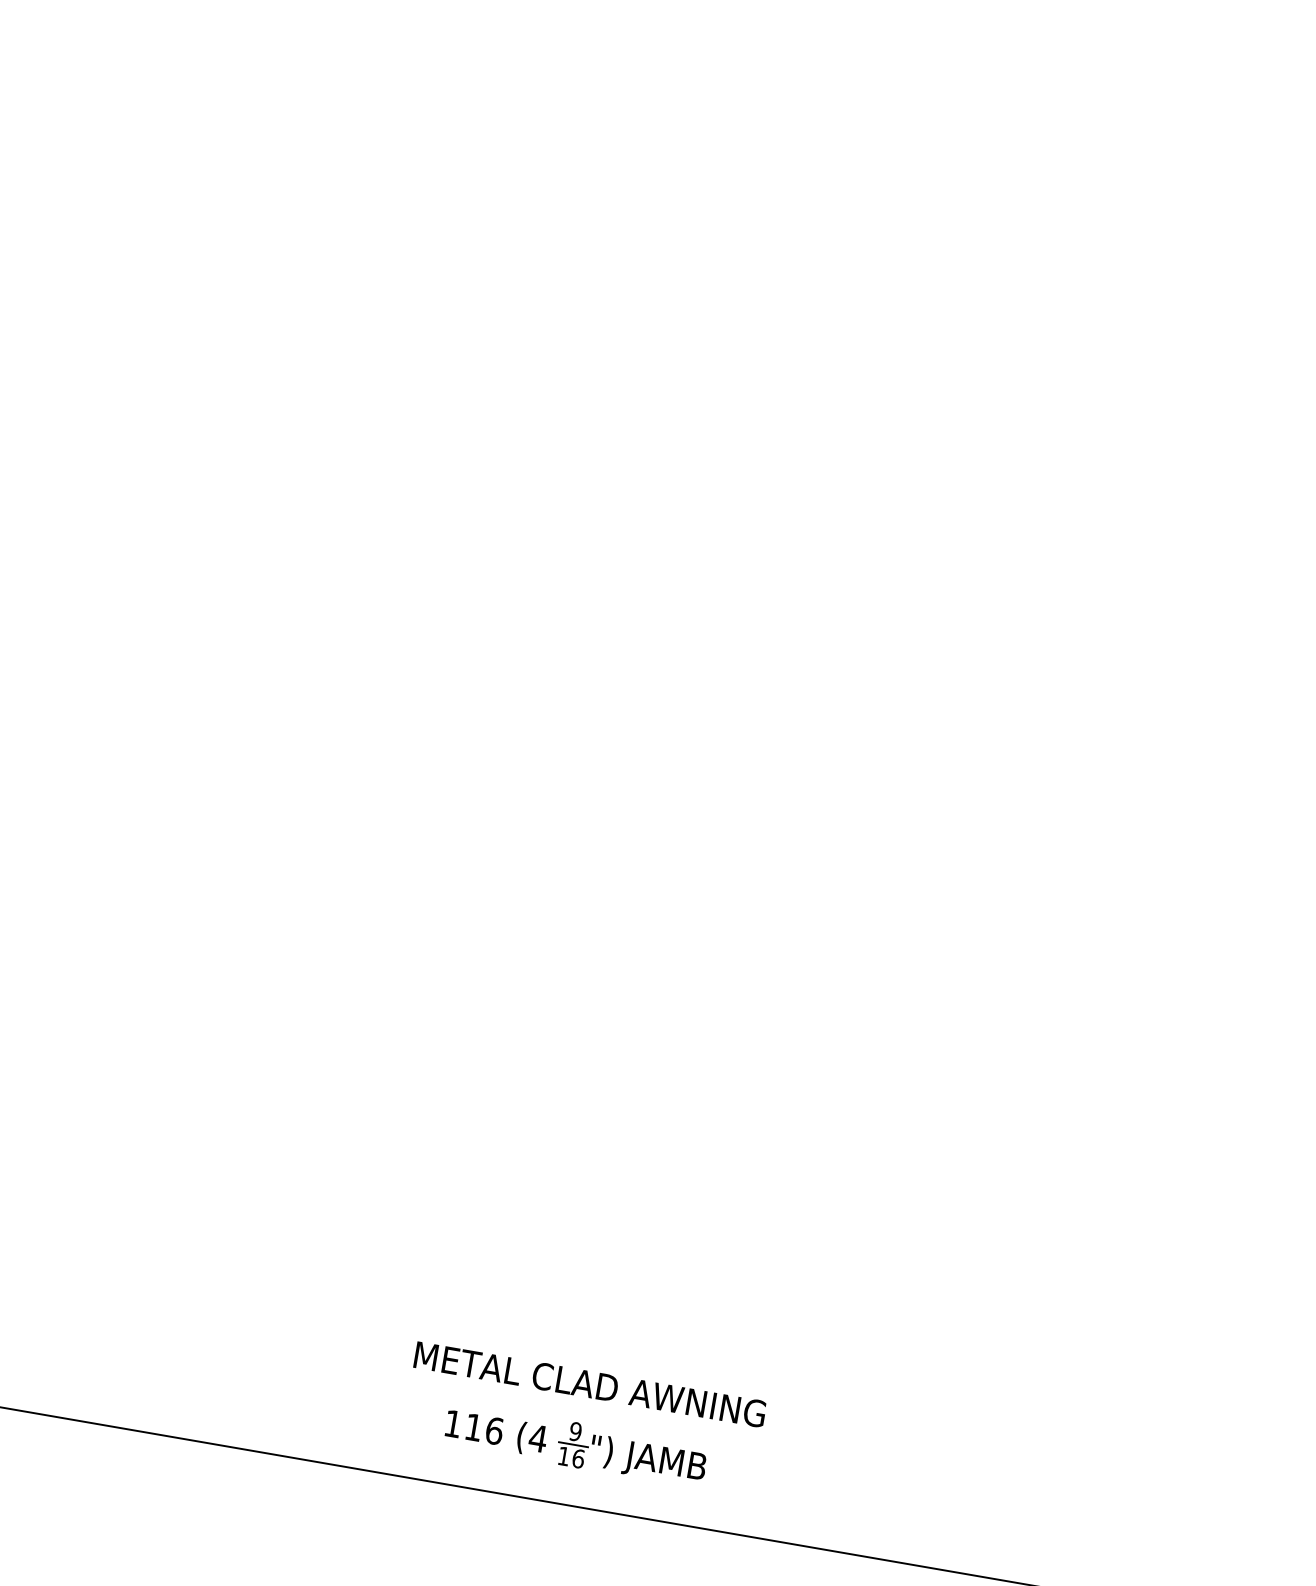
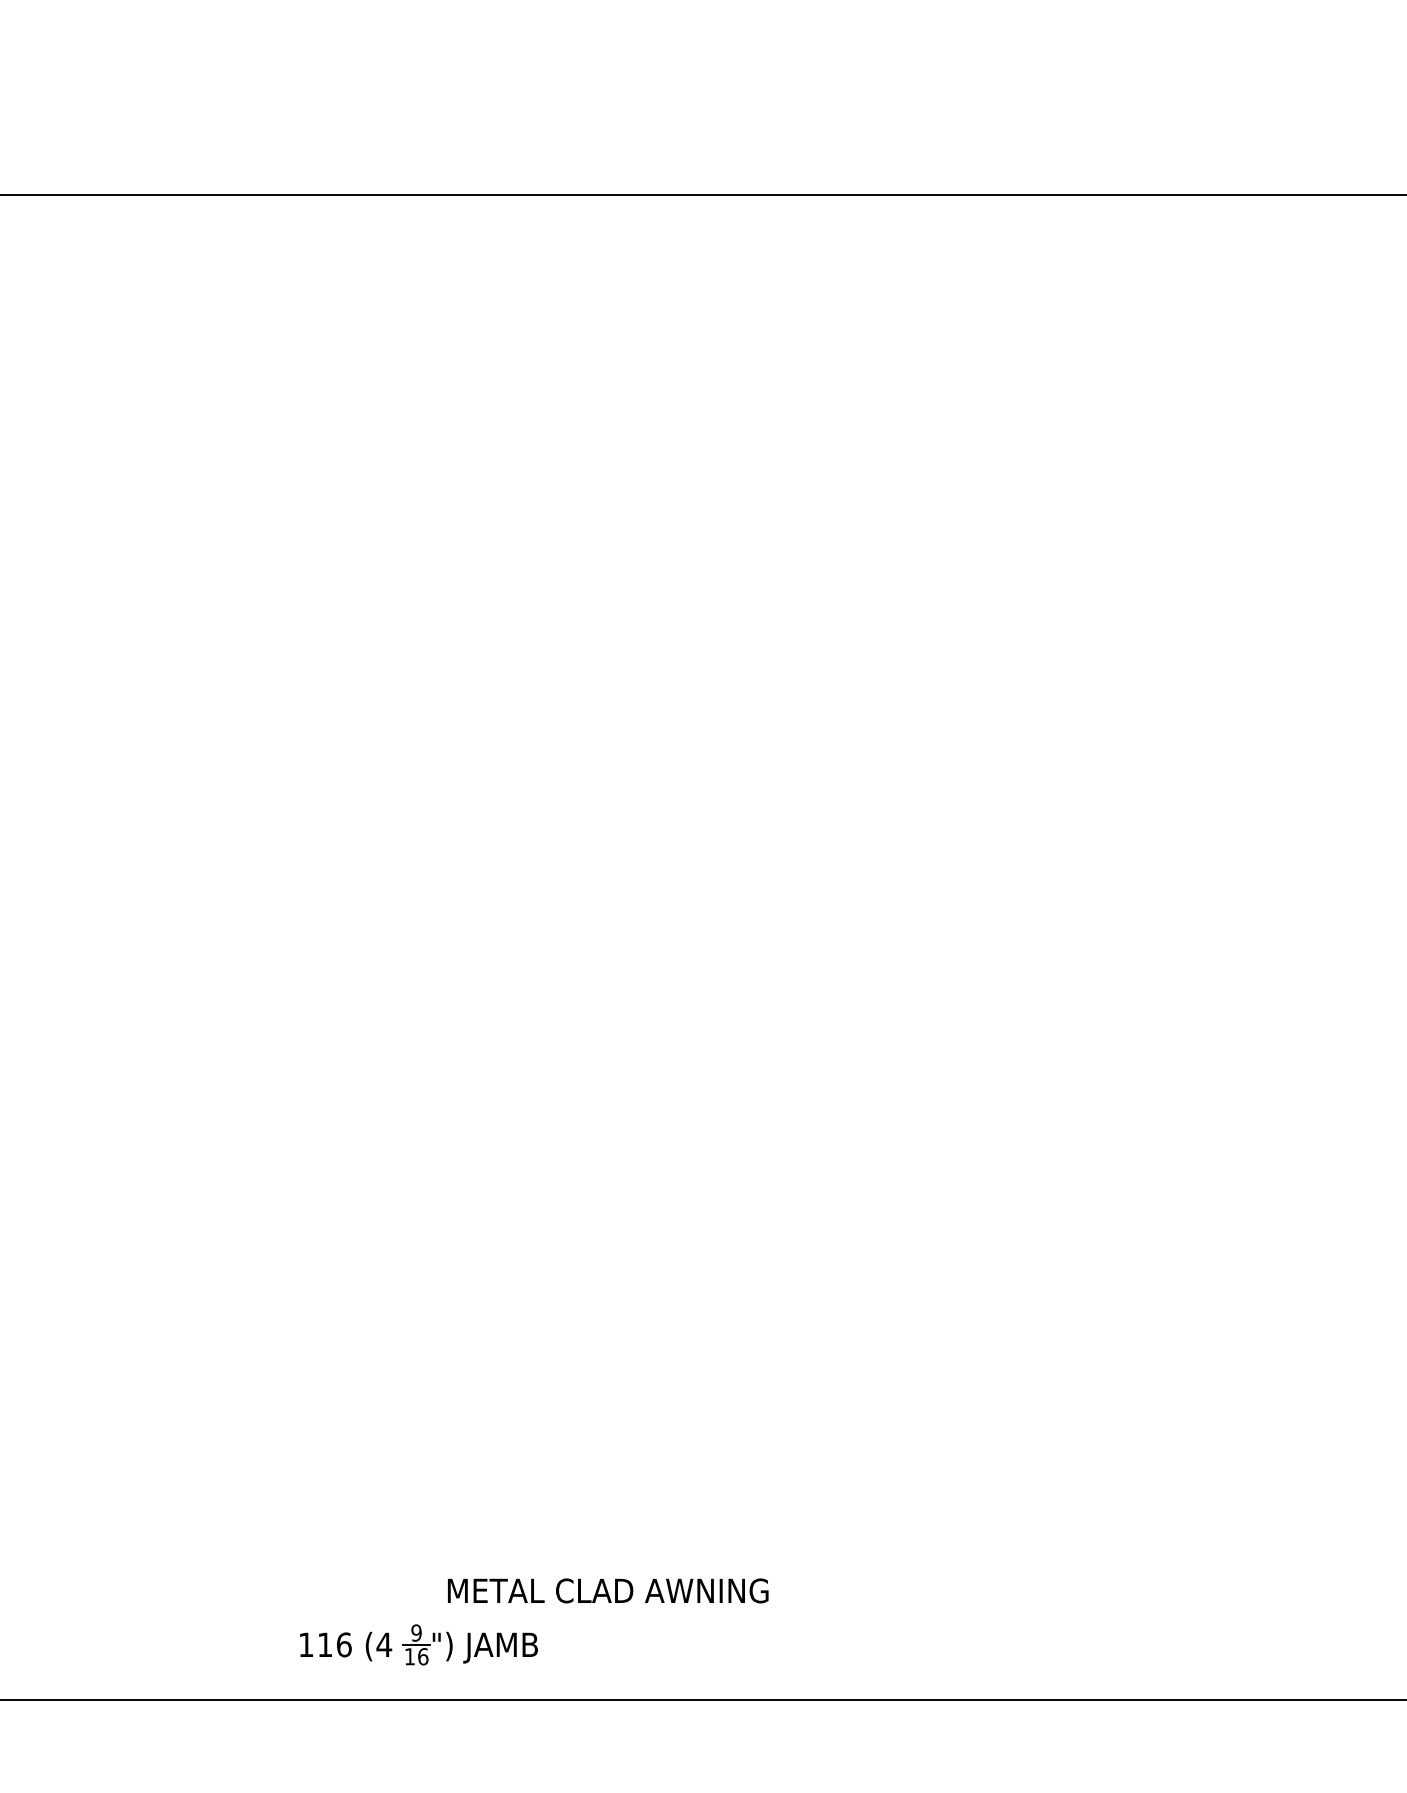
text: (590, 1384) -> (608, 1590), moved
part: (575, 1444) -> (418, 1644), moved

